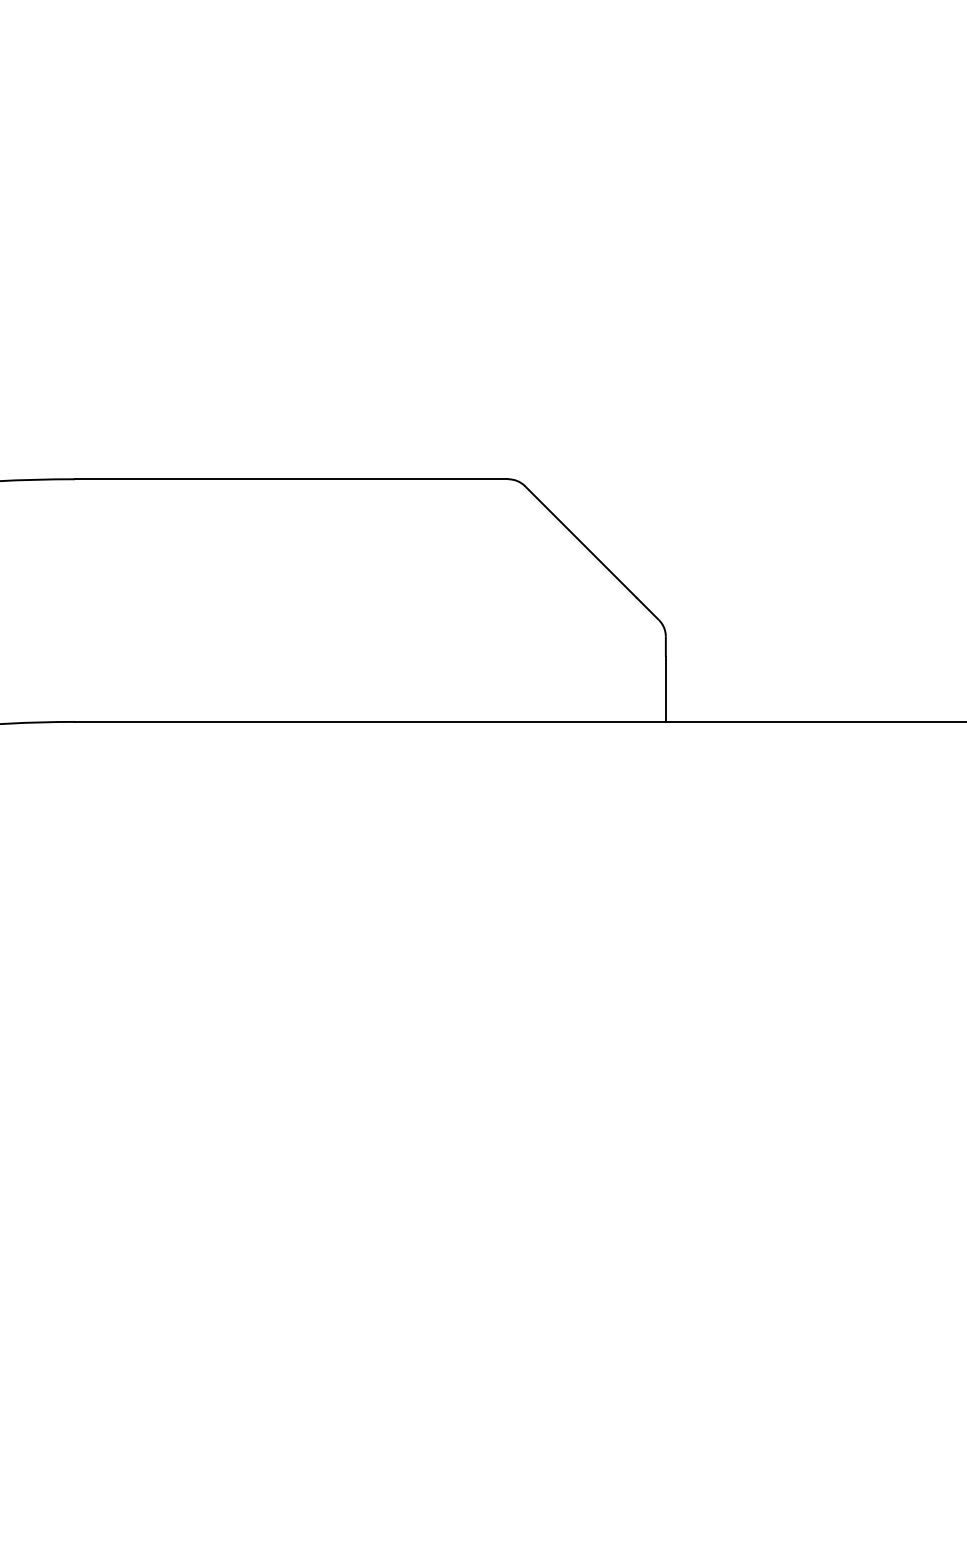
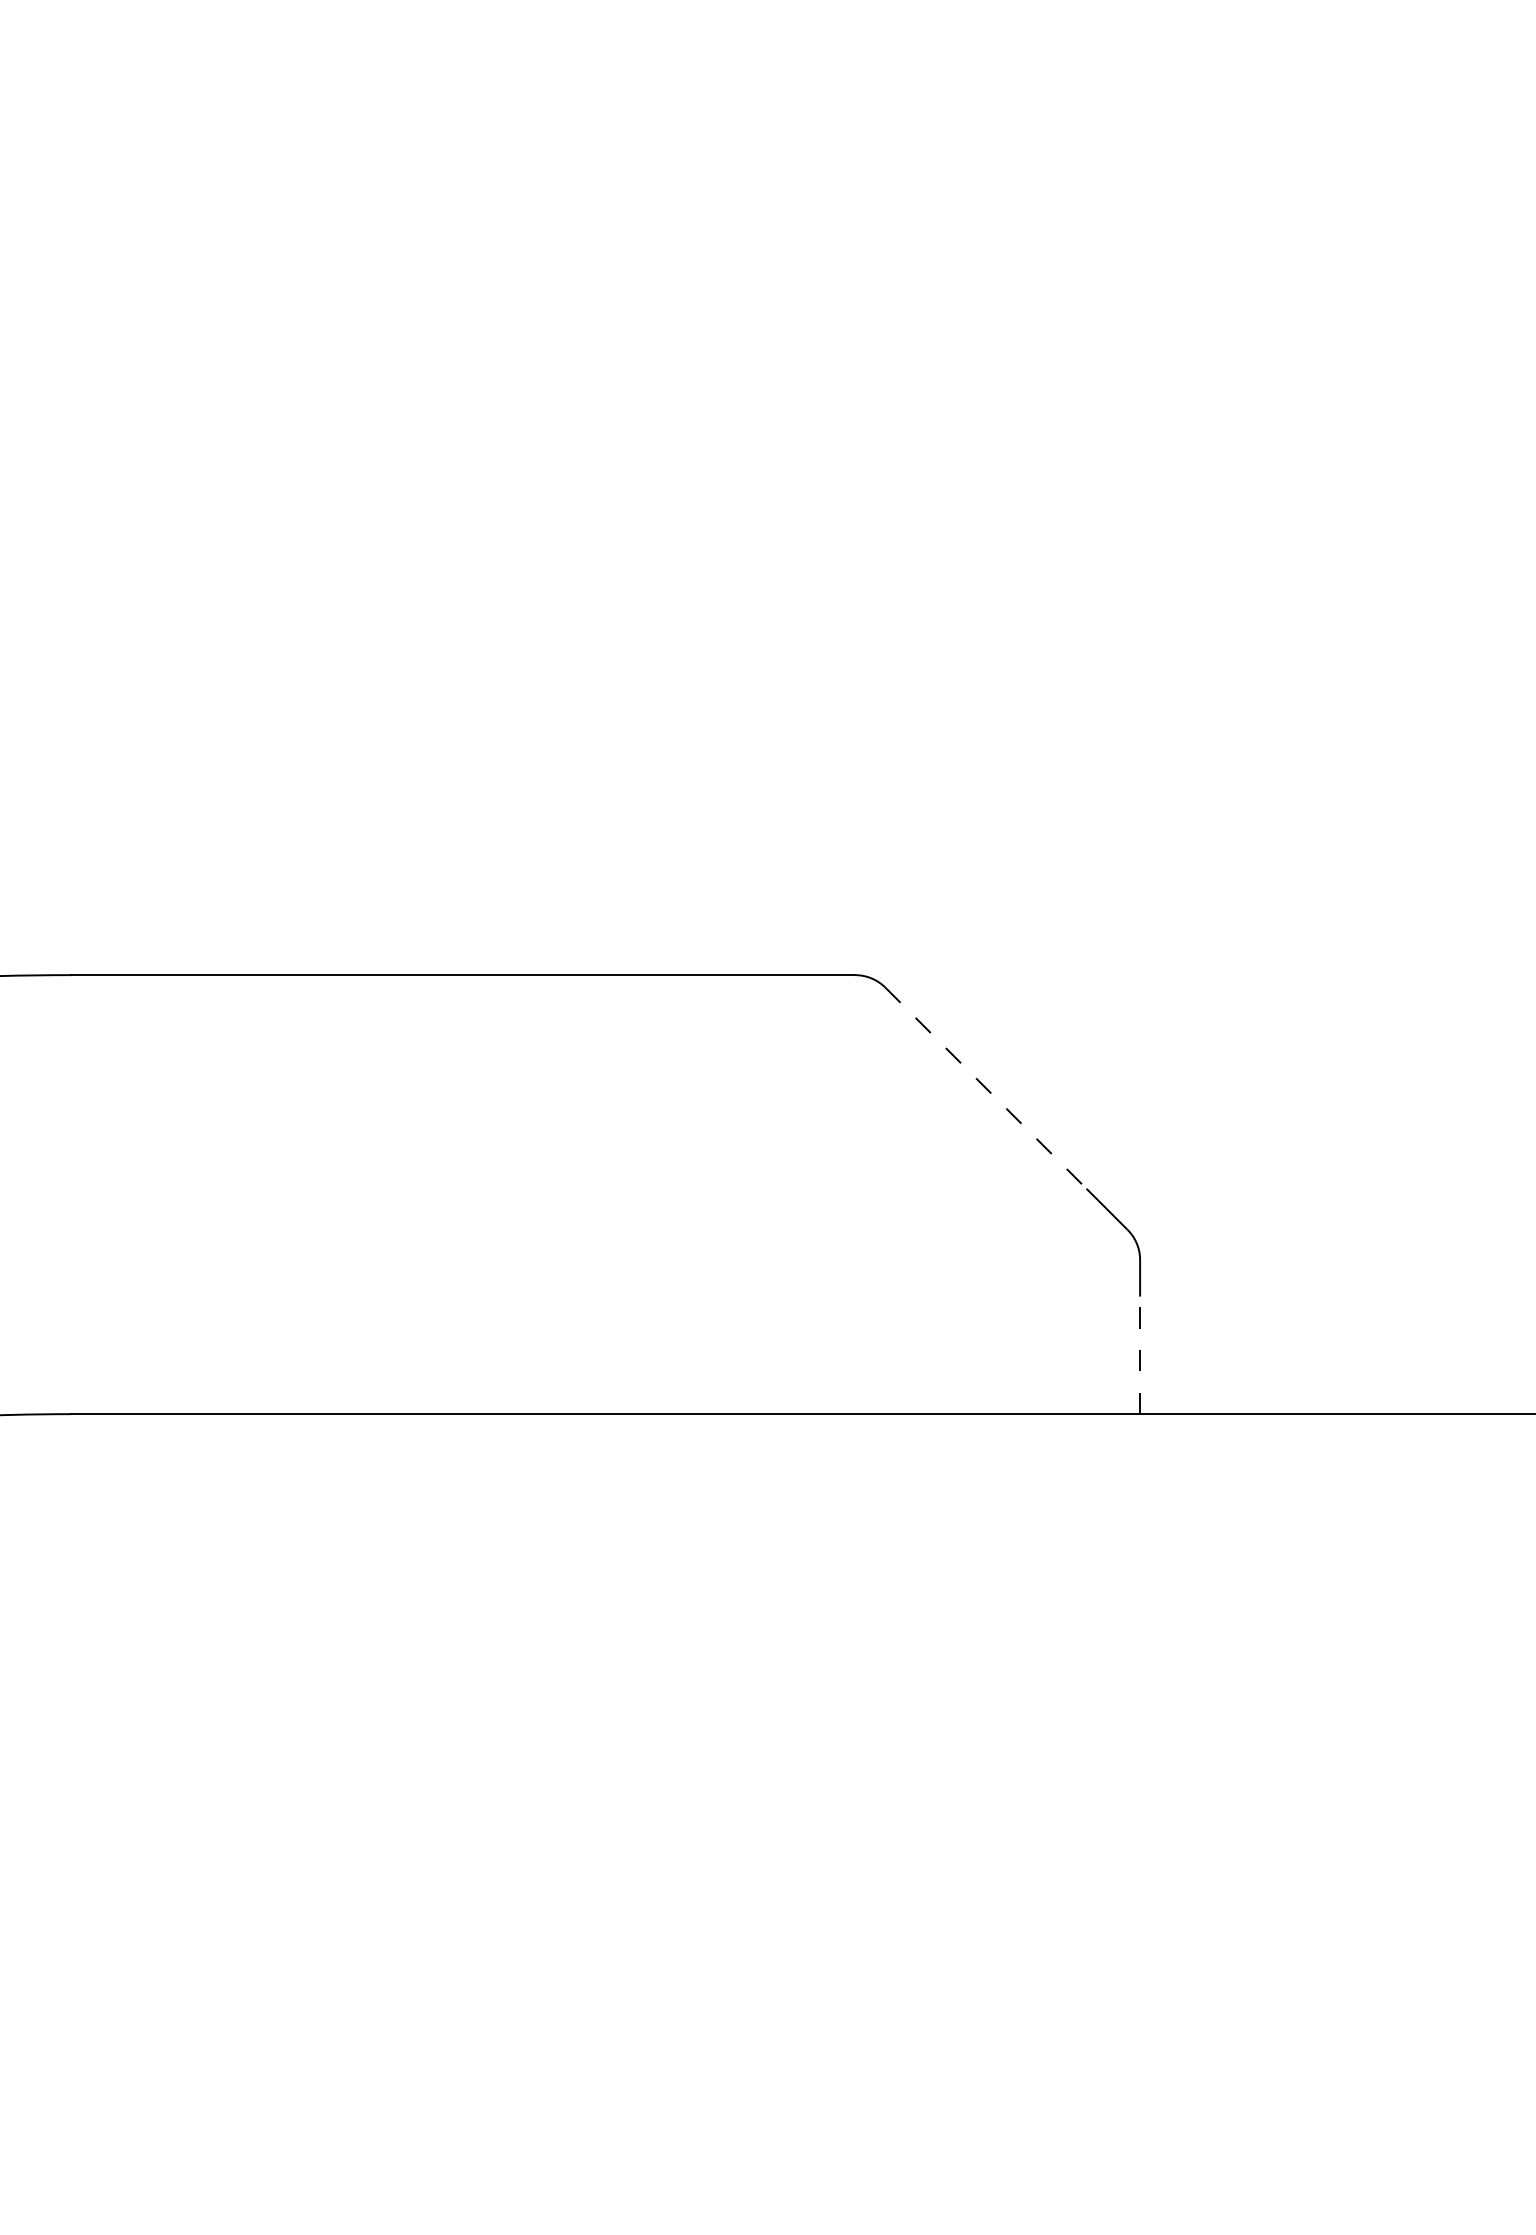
line: (580, 541) -> (985, 1087), solid -> dashed
line: (665, 688) -> (1139, 1353), solid -> dashed

